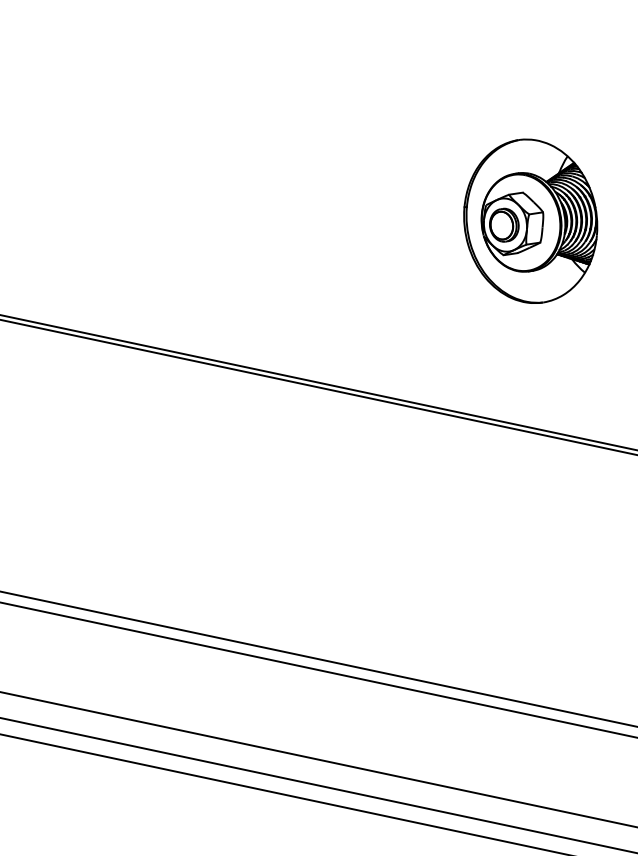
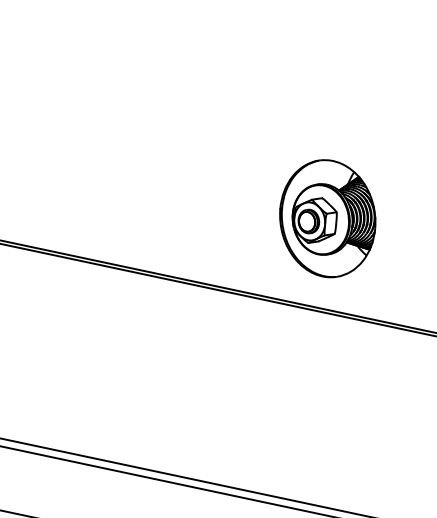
part: (530, 220) -> (327, 218), moved

